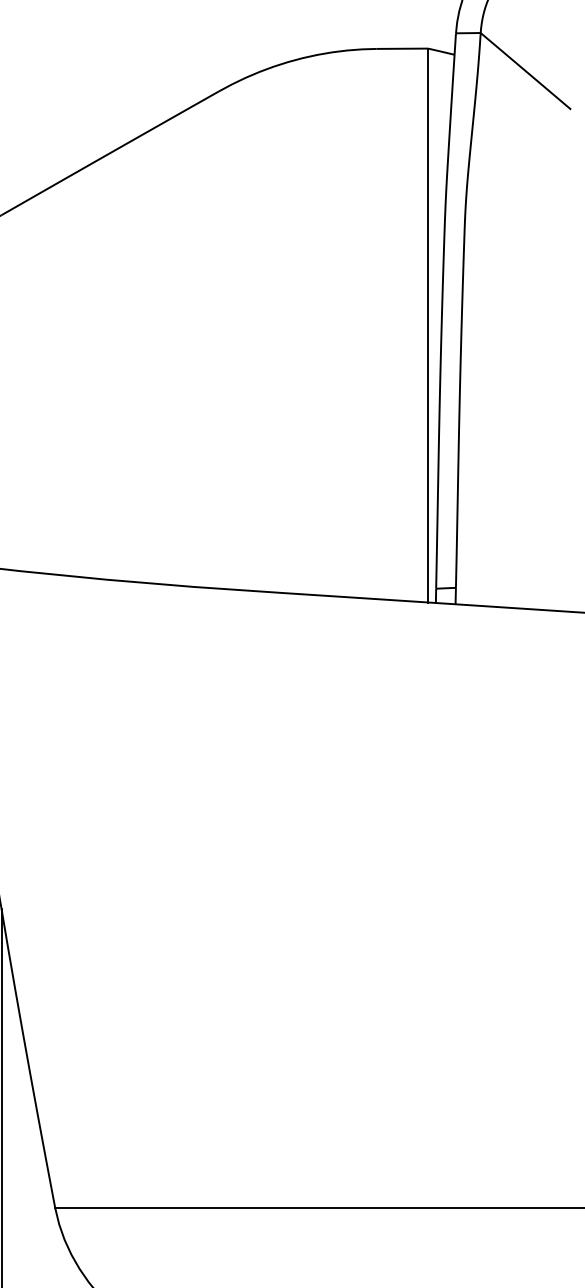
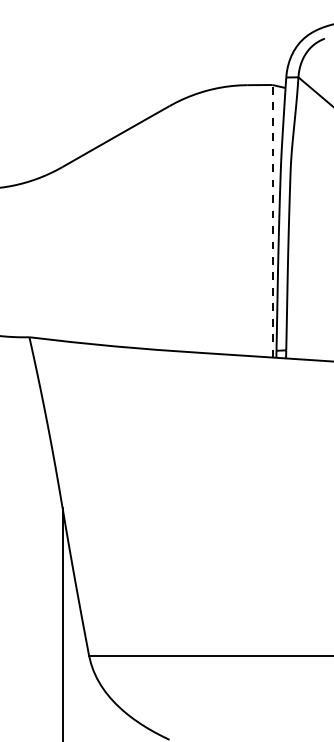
line: (428, 323) -> (272, 220), solid -> dashed

